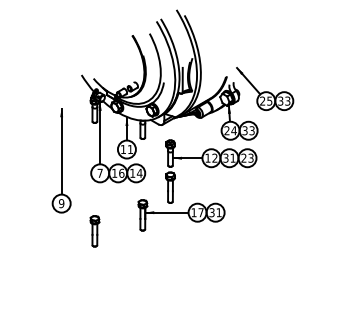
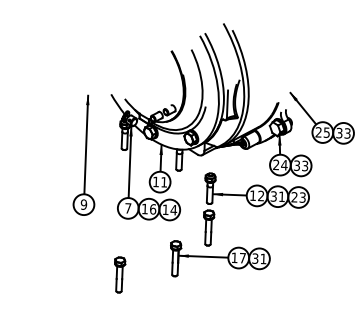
part: (61, 160) -> (85, 155), moved

